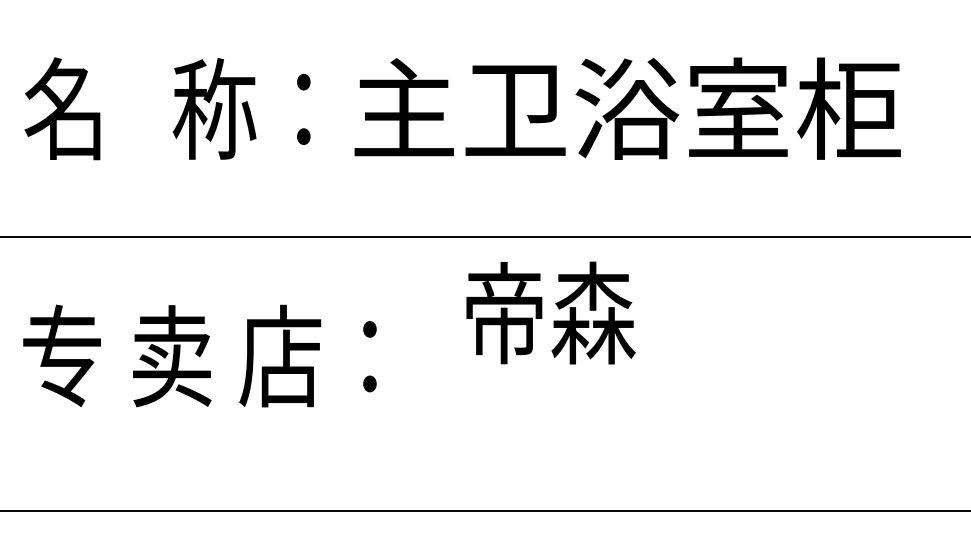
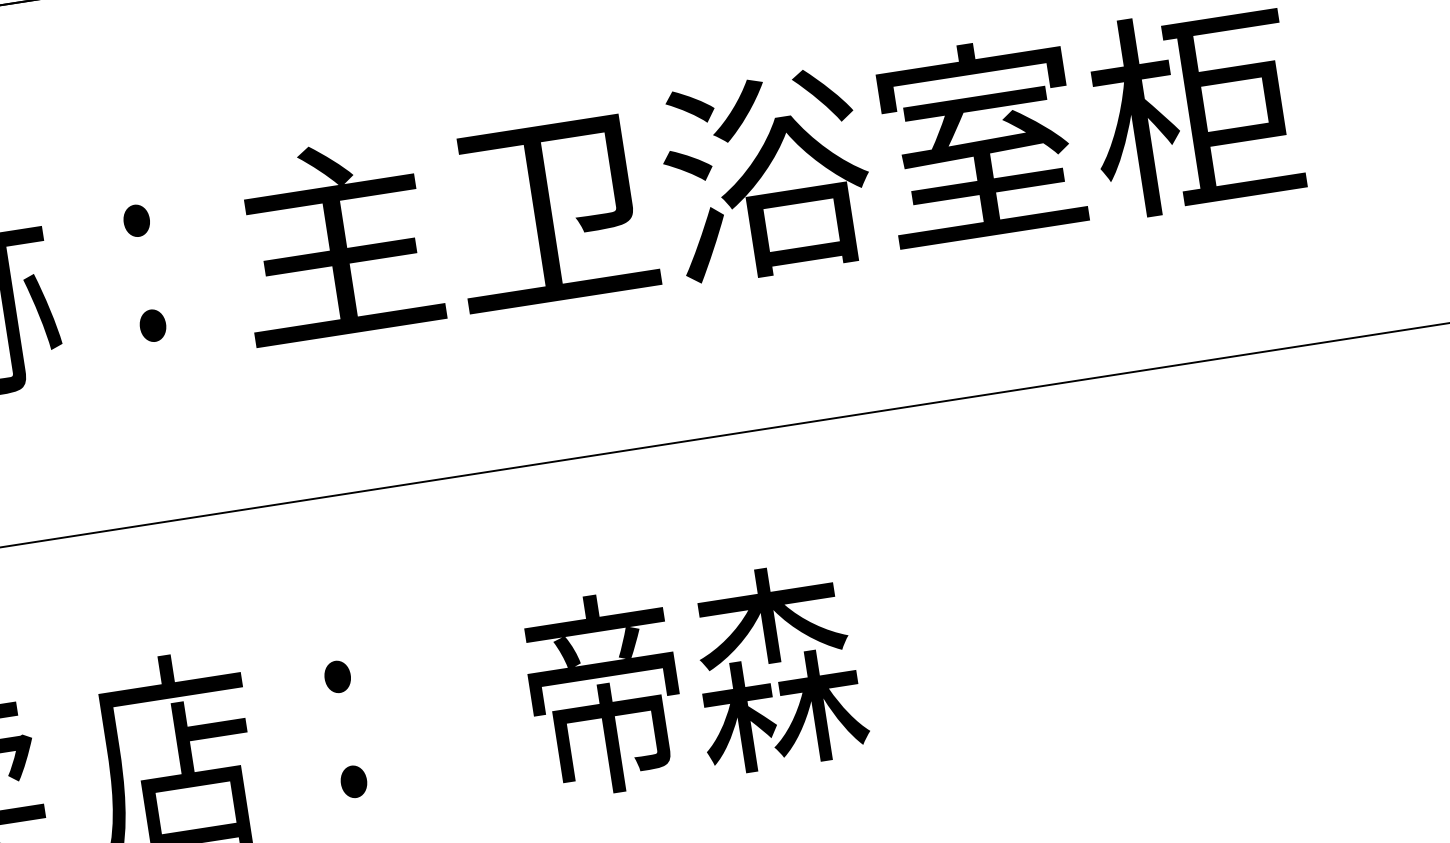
text: (550, 312) -> (693, 679), moved

